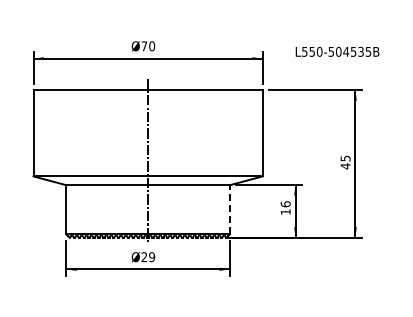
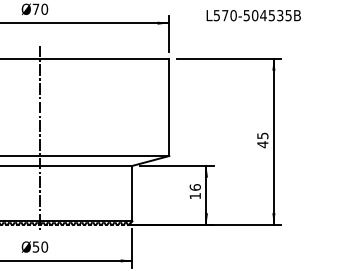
text: (311, 51) -> (224, 15), L550-504535B -> L570-504535B
line: (229, 209) -> (131, 193), dashed -> solid
text: (147, 257) -> (39, 247), Ø29 -> Ø50

